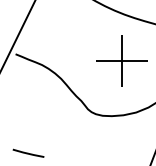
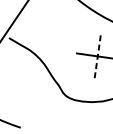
line: (122, 60) -> (97, 56), solid -> dashed

